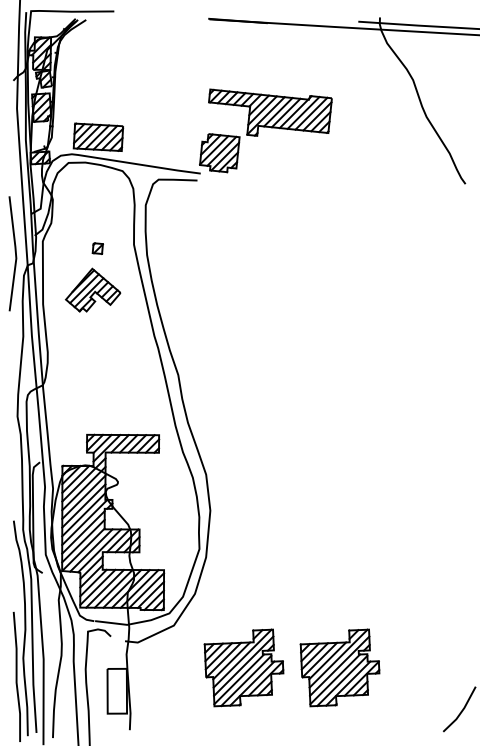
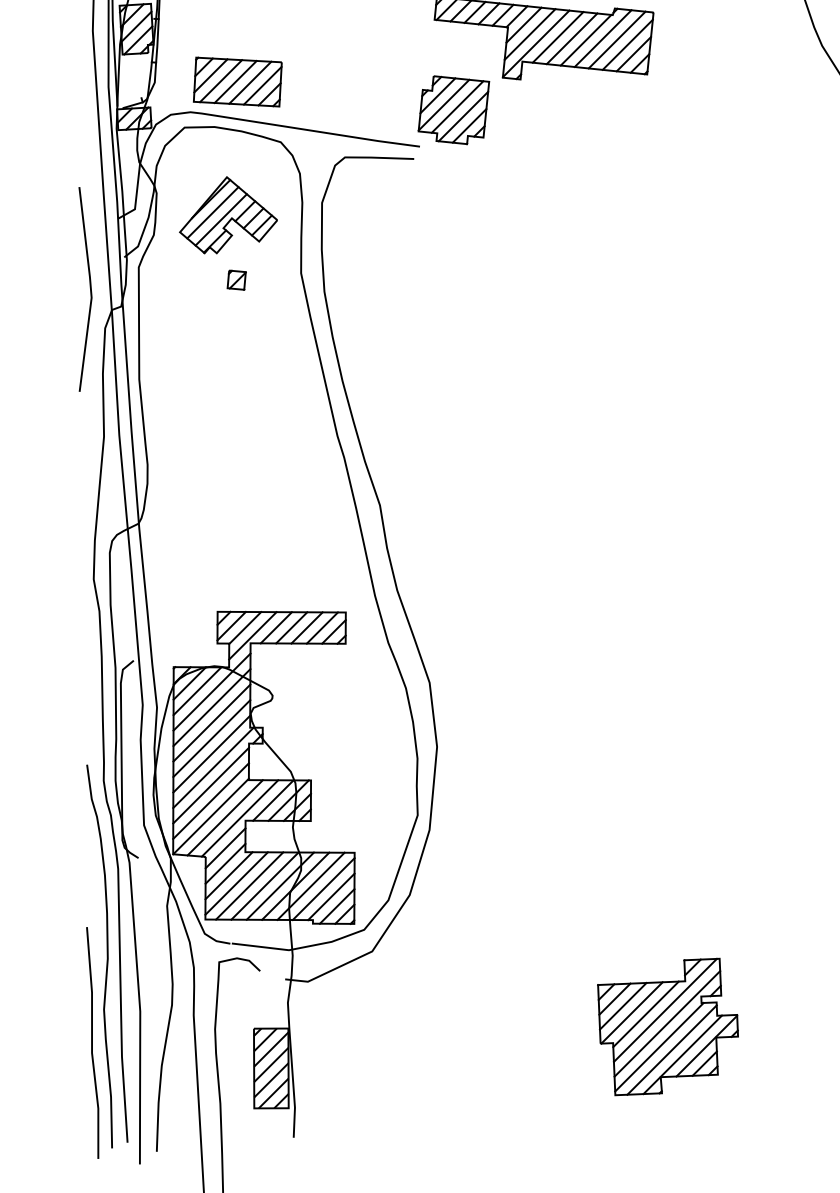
part: (93, 289) -> (229, 214), moved
part: (243, 667) -> (496, 1026), removed
hatch: (116, 690) -> (269, 1067), added

